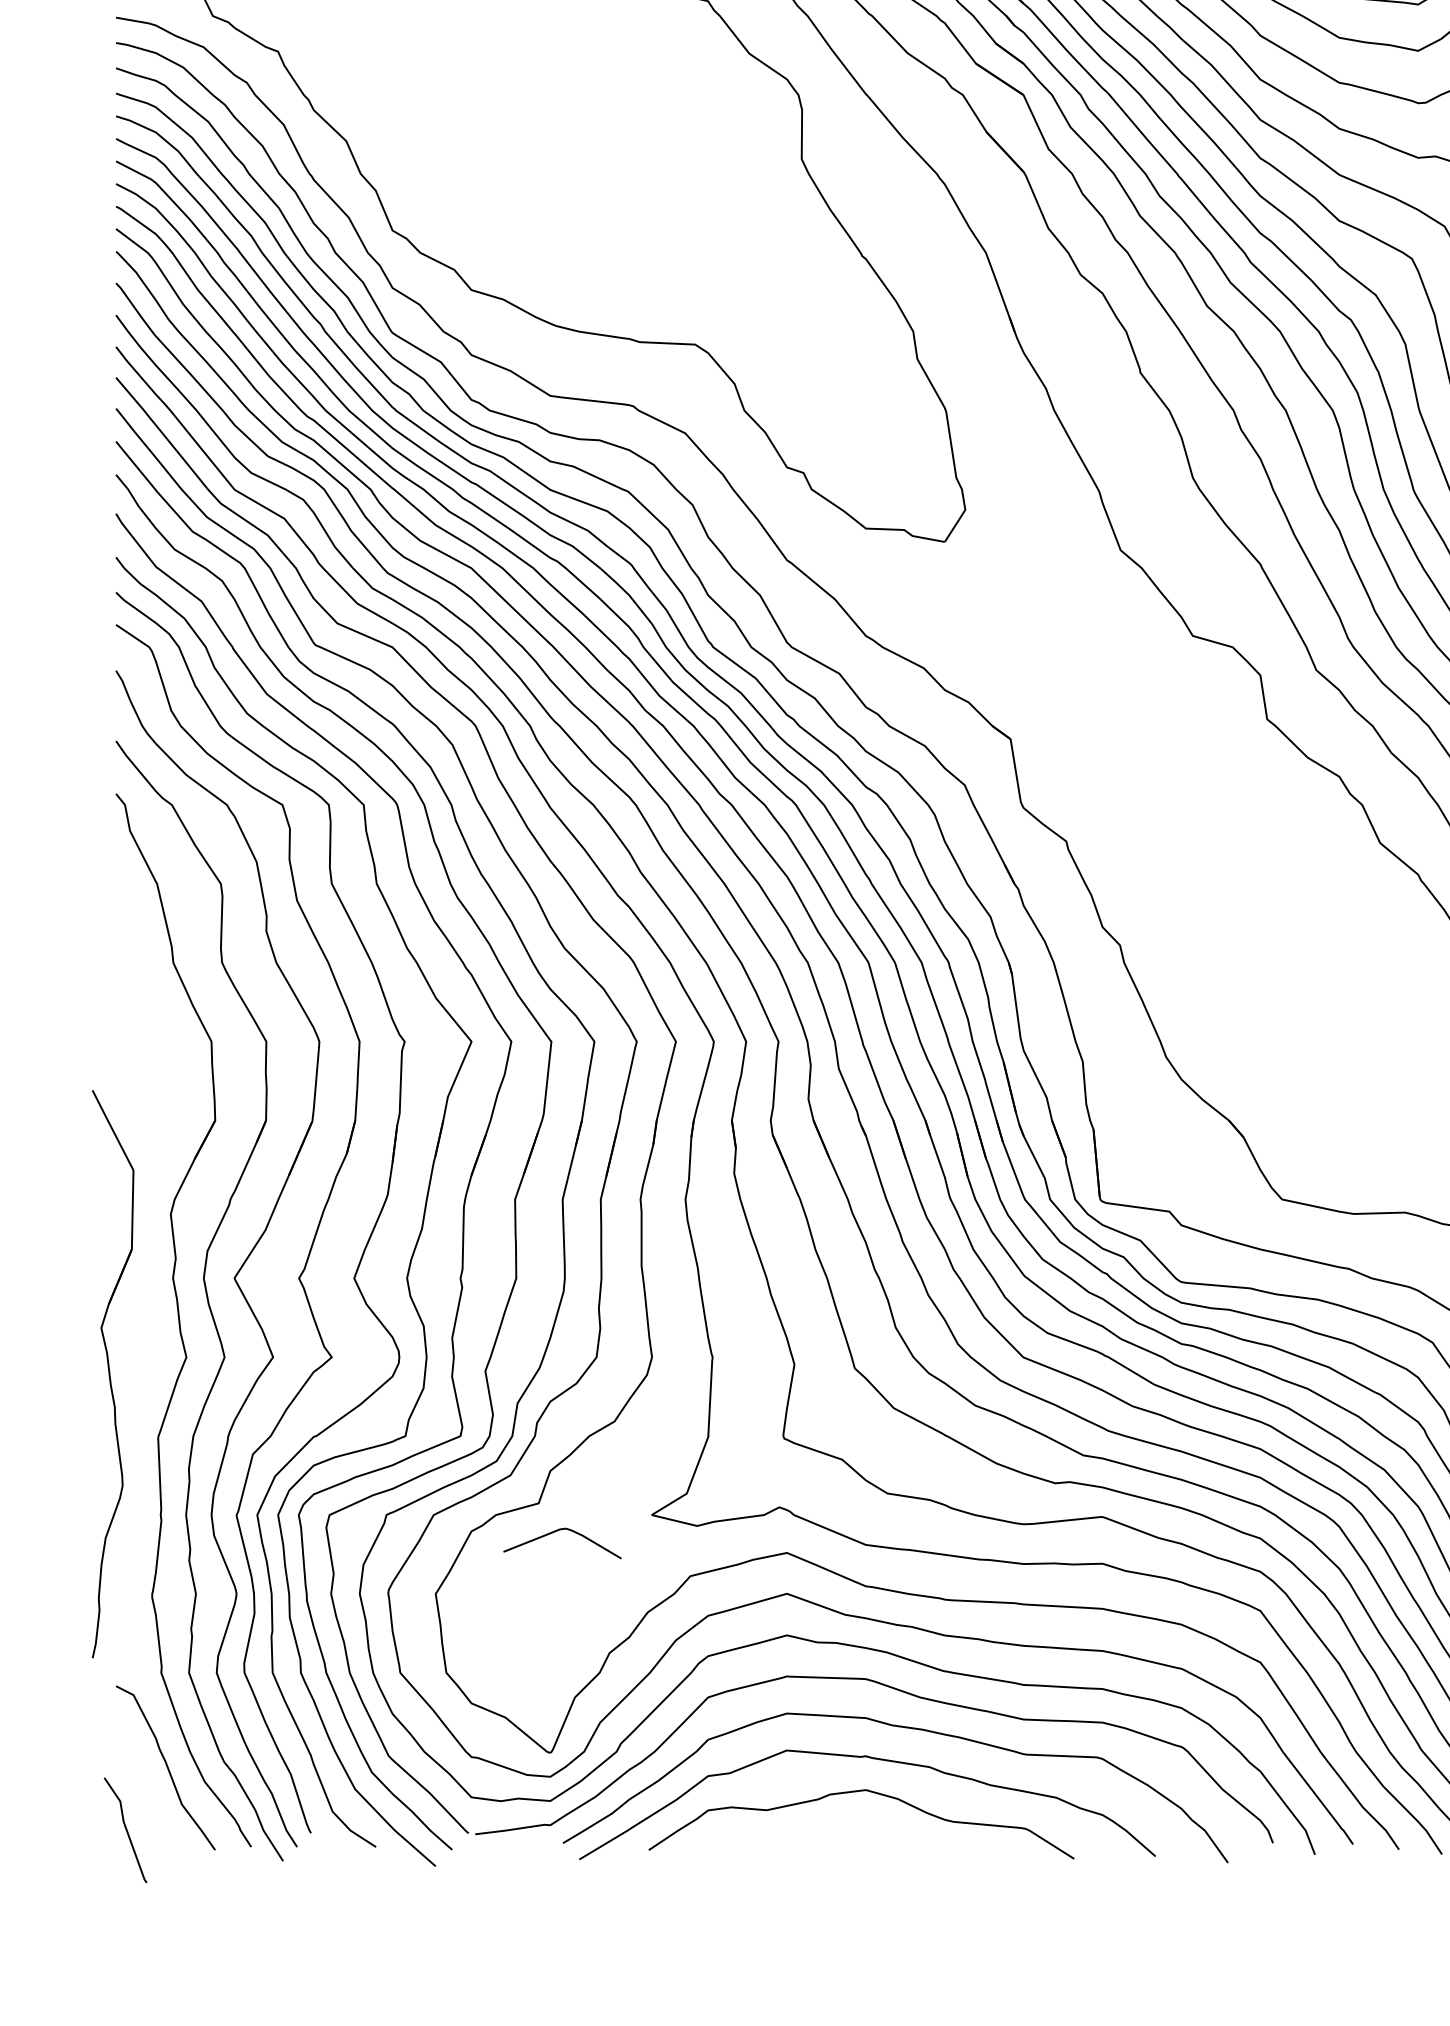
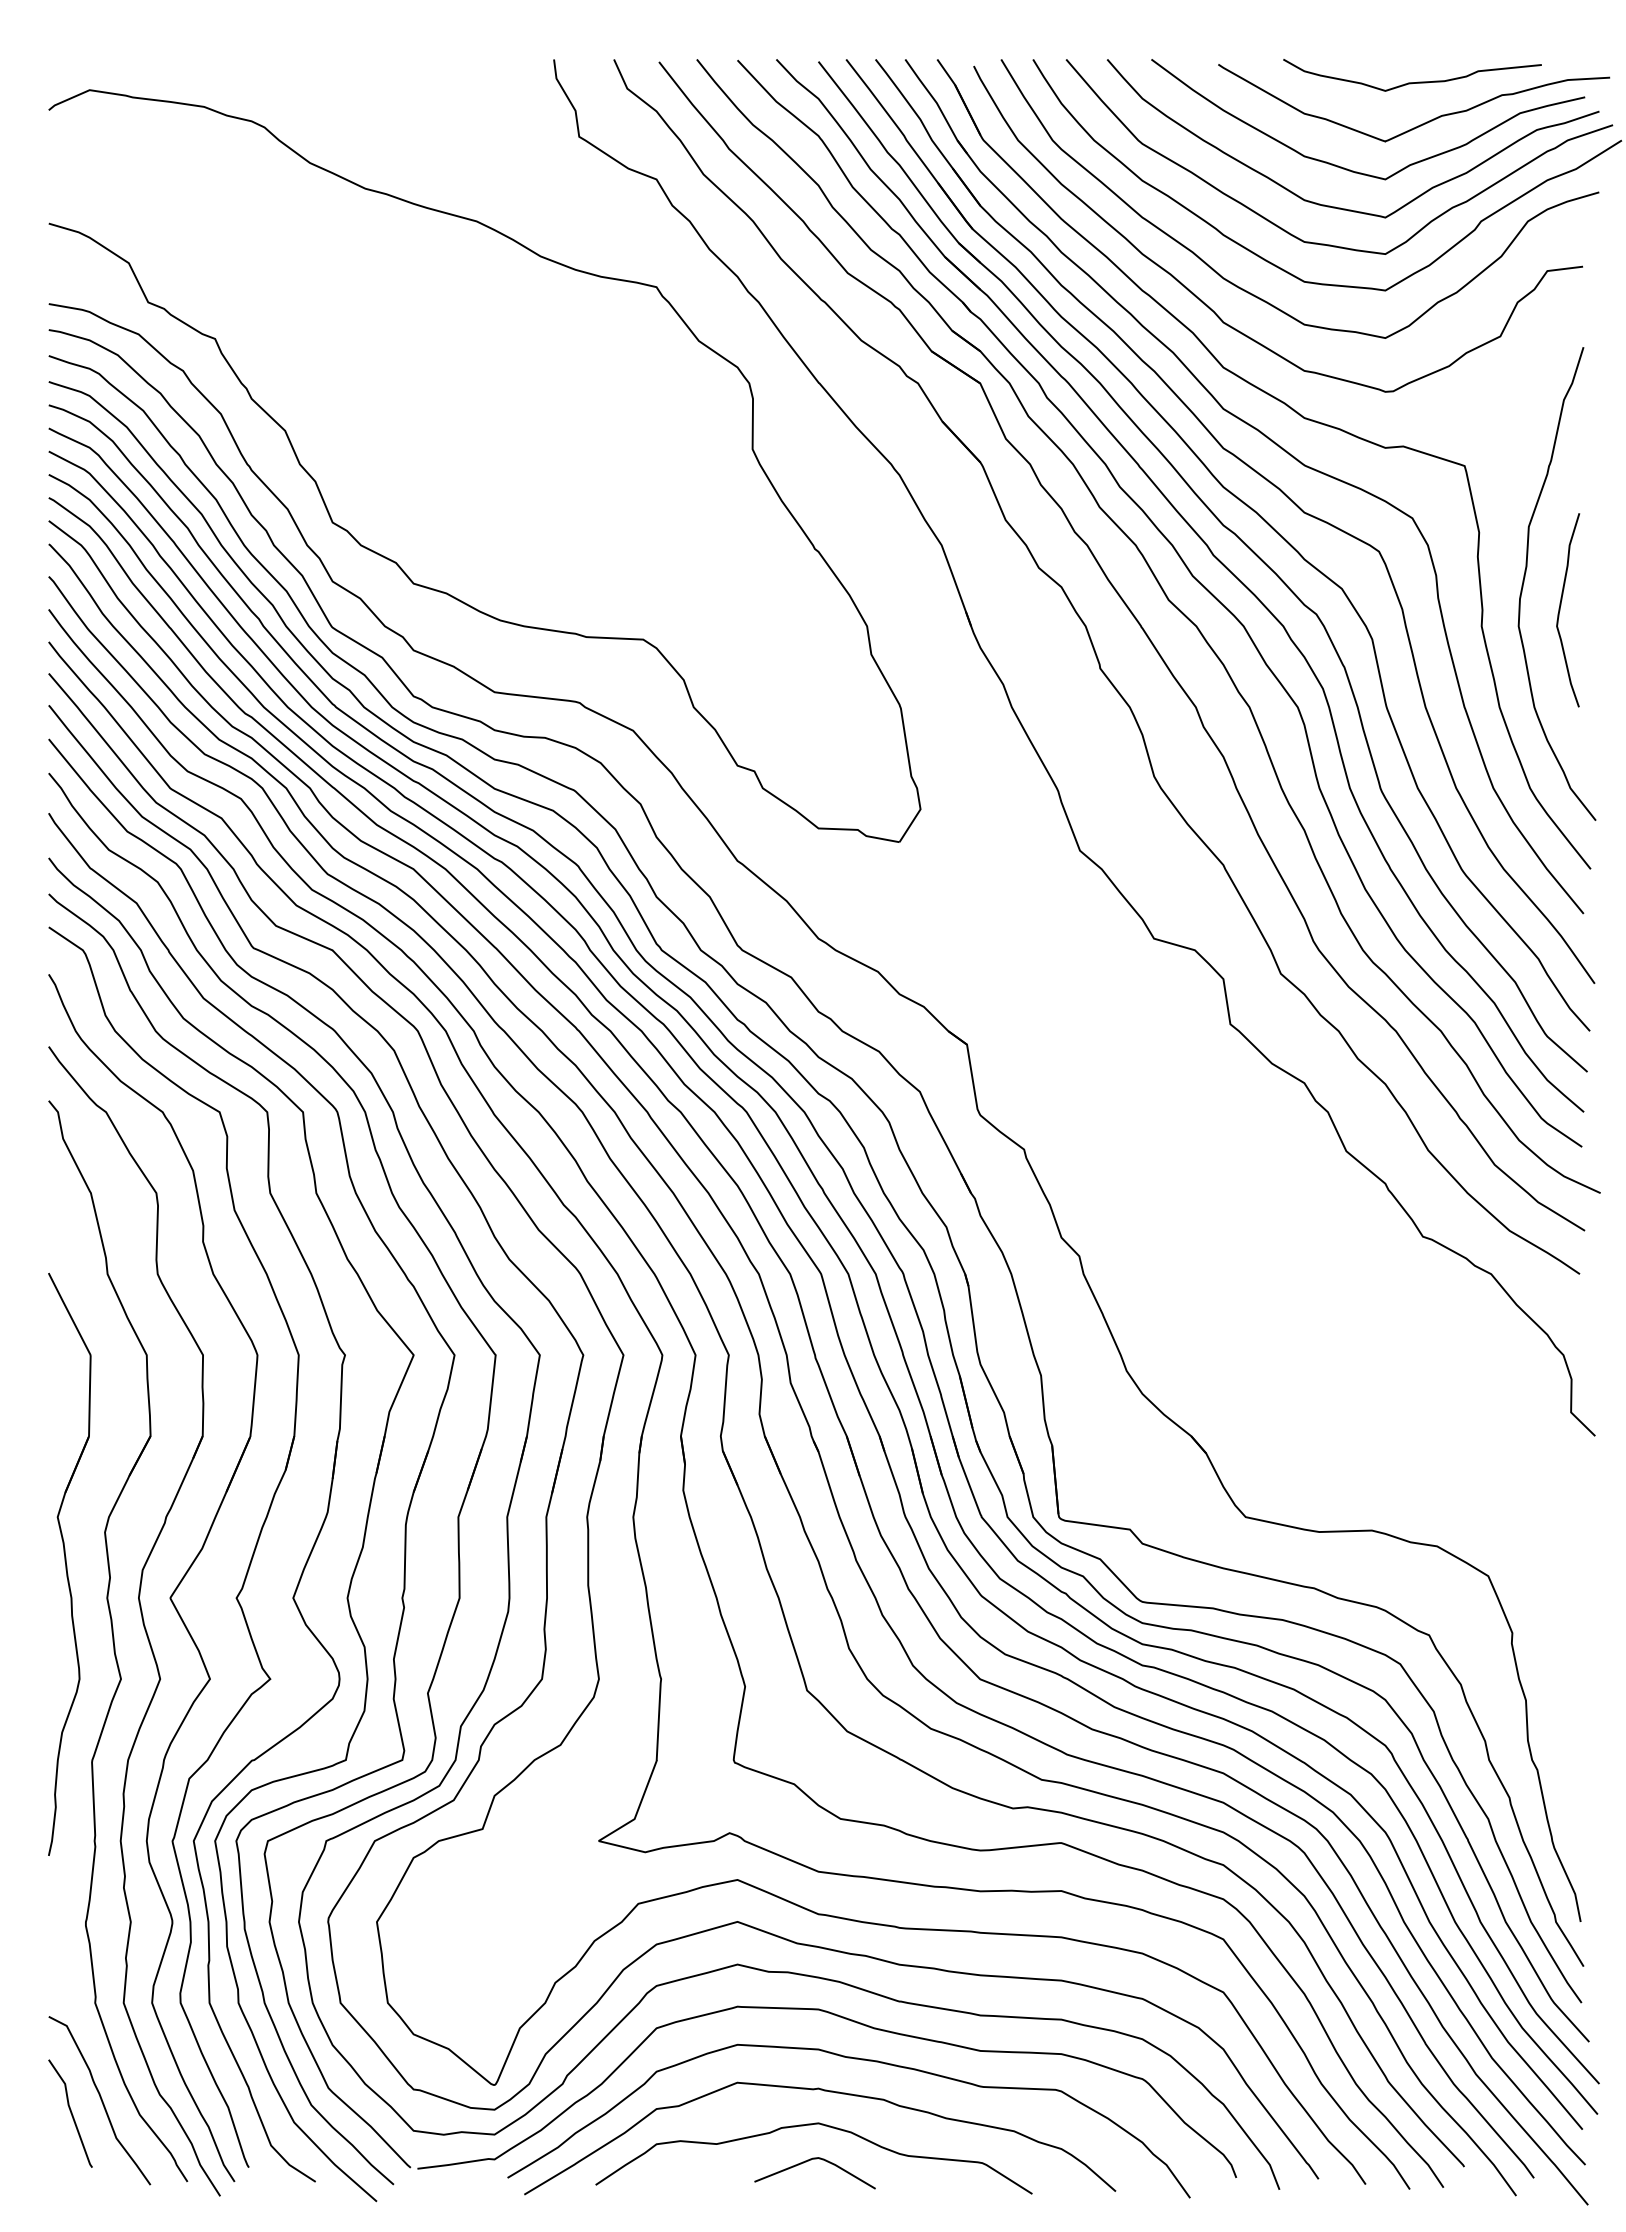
part: (112, 1373) -> (69, 1563), moved
curve: (559, 1531) -> (811, 2160), moved
curve: (125, 1830) -> (70, 2113), moved

